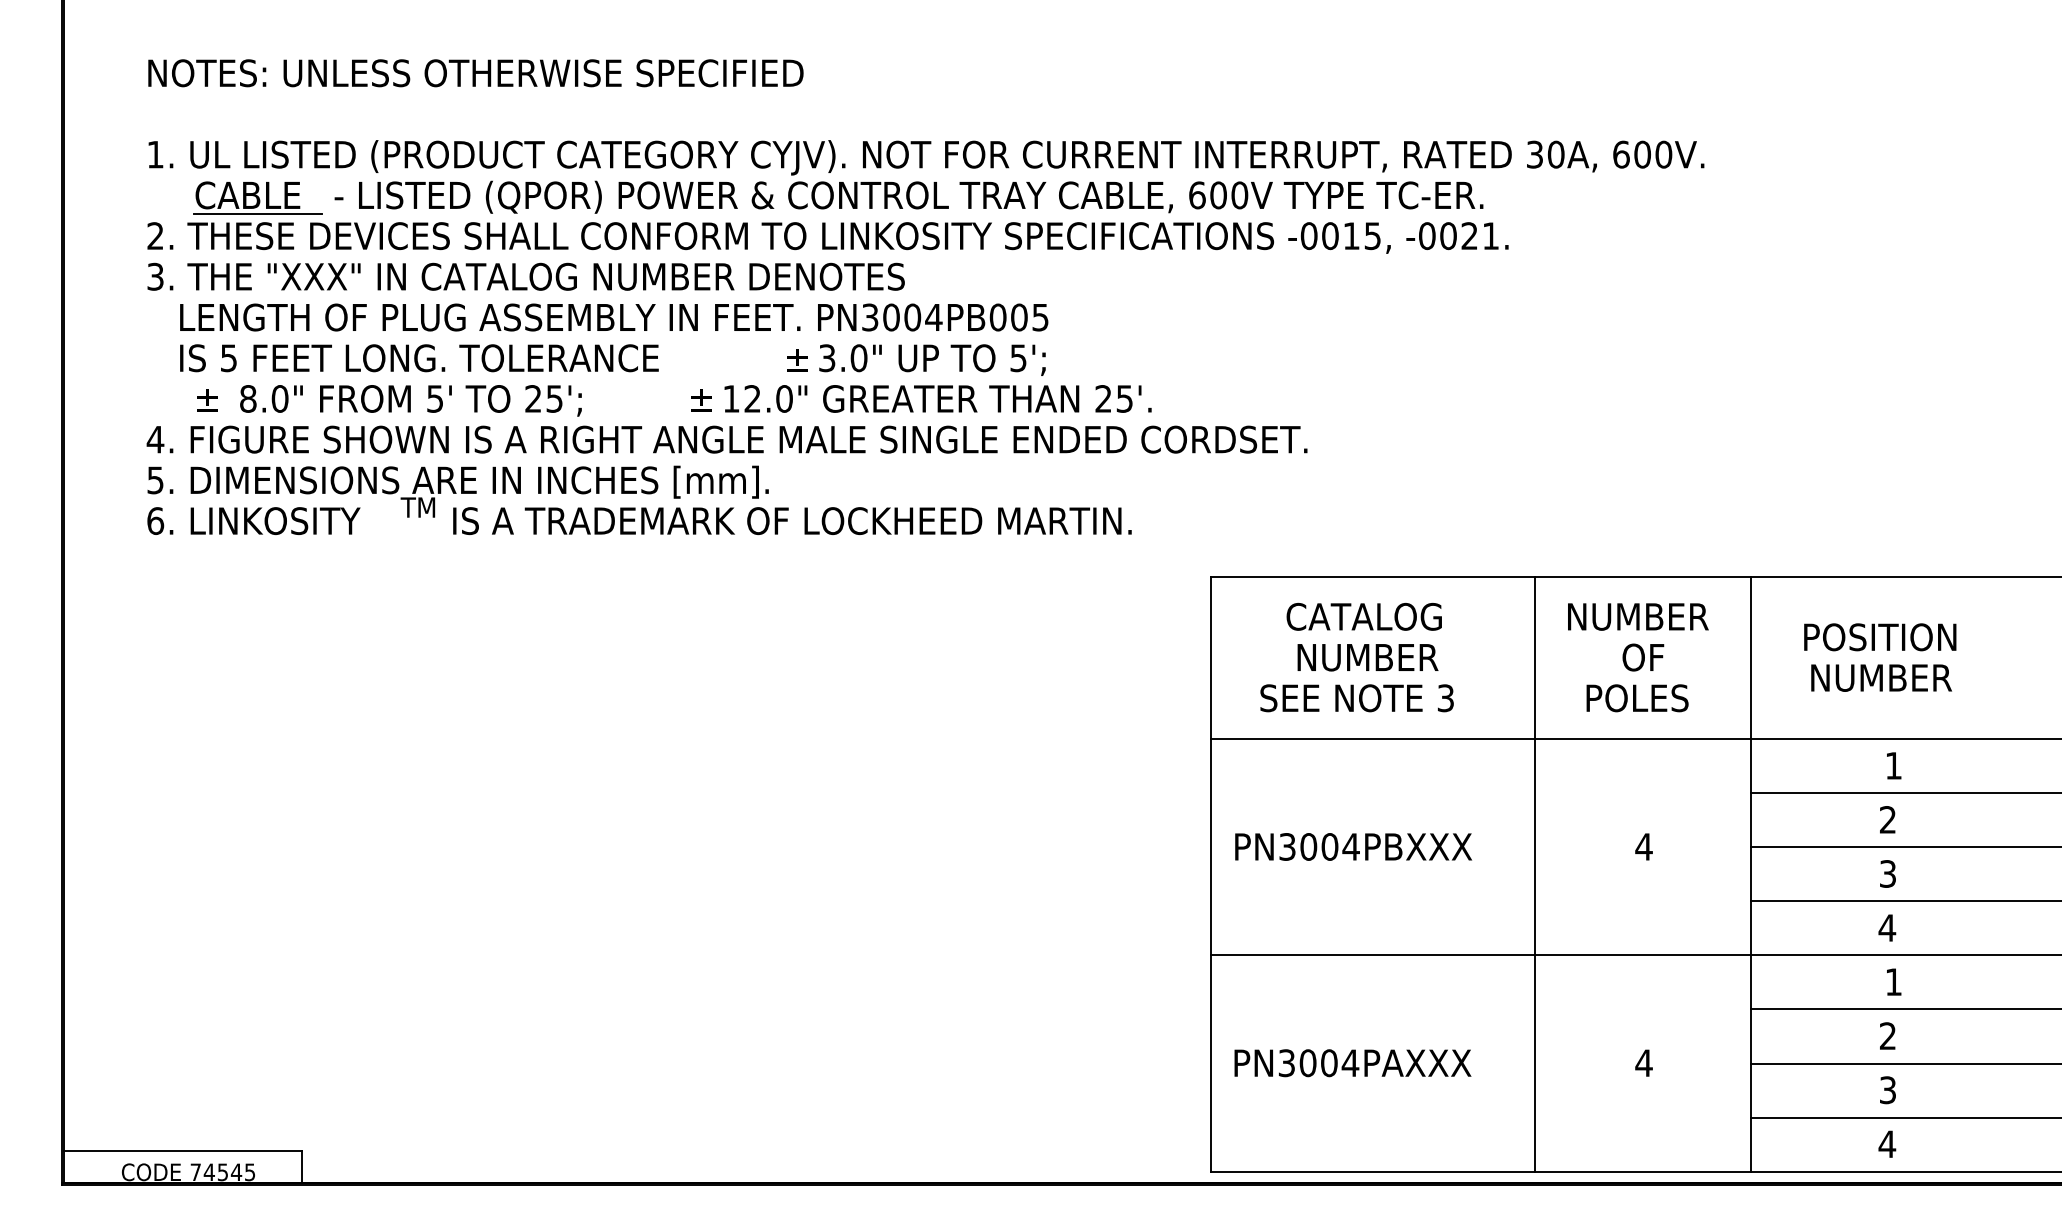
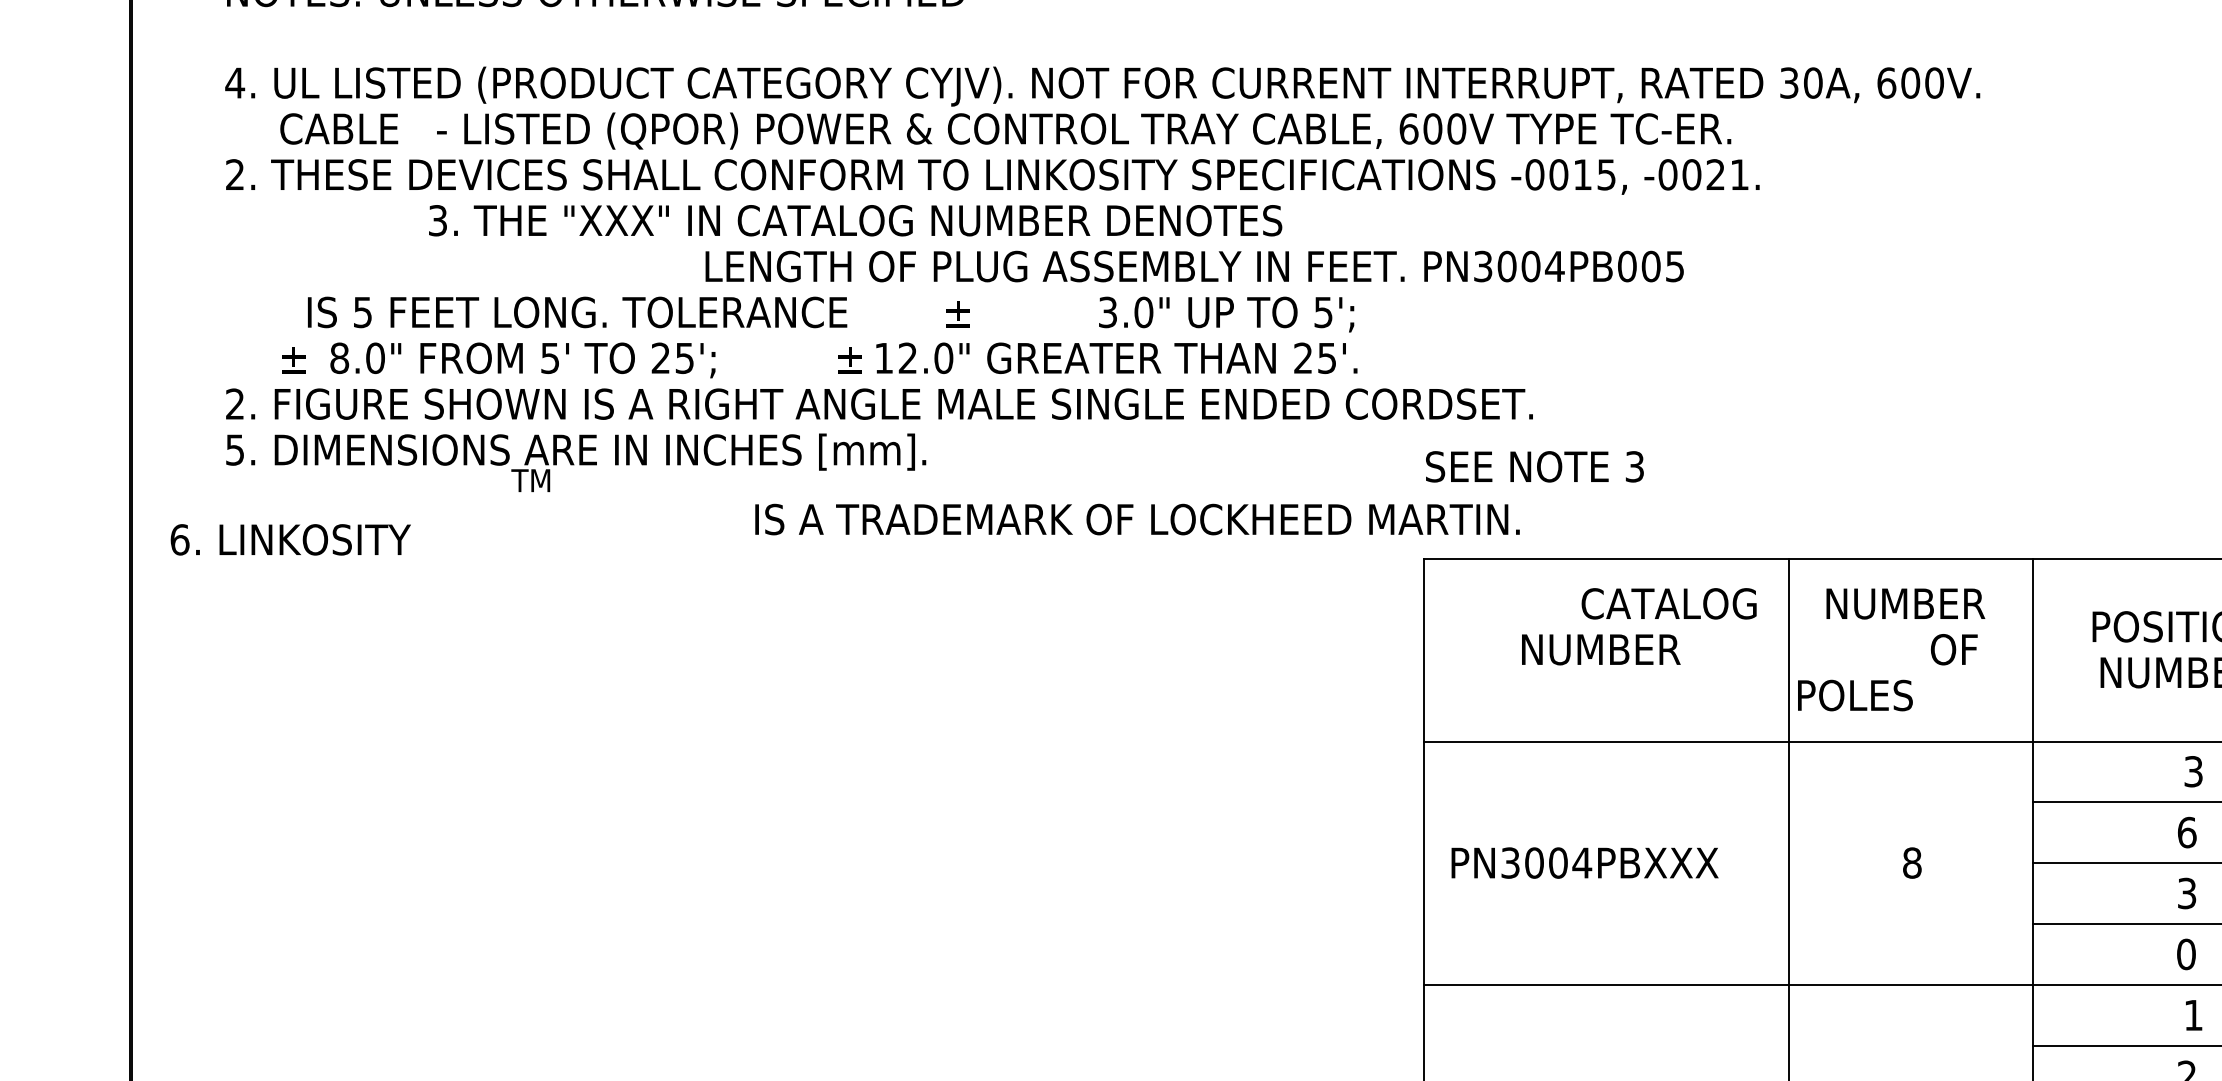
text: (155, 154) -> (235, 82), 1. -> 4.
line: (257, 214) -> (350, 150), removed
text: (525, 276) -> (854, 220), moved
text: (614, 317) -> (1195, 266), moved
text: (419, 358) -> (577, 312), moved
text: (932, 359) -> (1226, 313), moved
text: (155, 439) -> (235, 403), 4. -> 2.
text: (253, 520) -> (290, 539), moved
text: (792, 520) -> (1137, 518), moved
text: (1363, 616) -> (1668, 603), moved
text: (1643, 657) -> (1954, 649), moved
text: (1356, 698) -> (1534, 467), moved
text: (1637, 698) -> (1855, 695), moved
text: (1893, 765) -> (2193, 771), 1 -> 3
text: (1887, 819) -> (2186, 832), 2 -> 6
text: (1643, 846) -> (1911, 862), 4 -> 8
text: (1887, 927) -> (2186, 953), 4 -> 0

